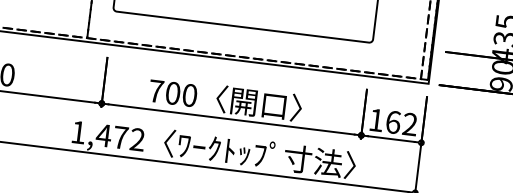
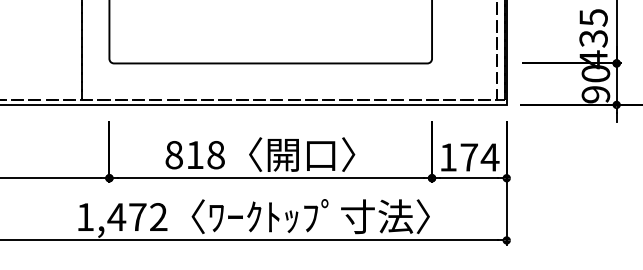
text: (172, 92) -> (194, 154), 700 -> 818
text: (401, 123) -> (479, 157), 162 -> 174

